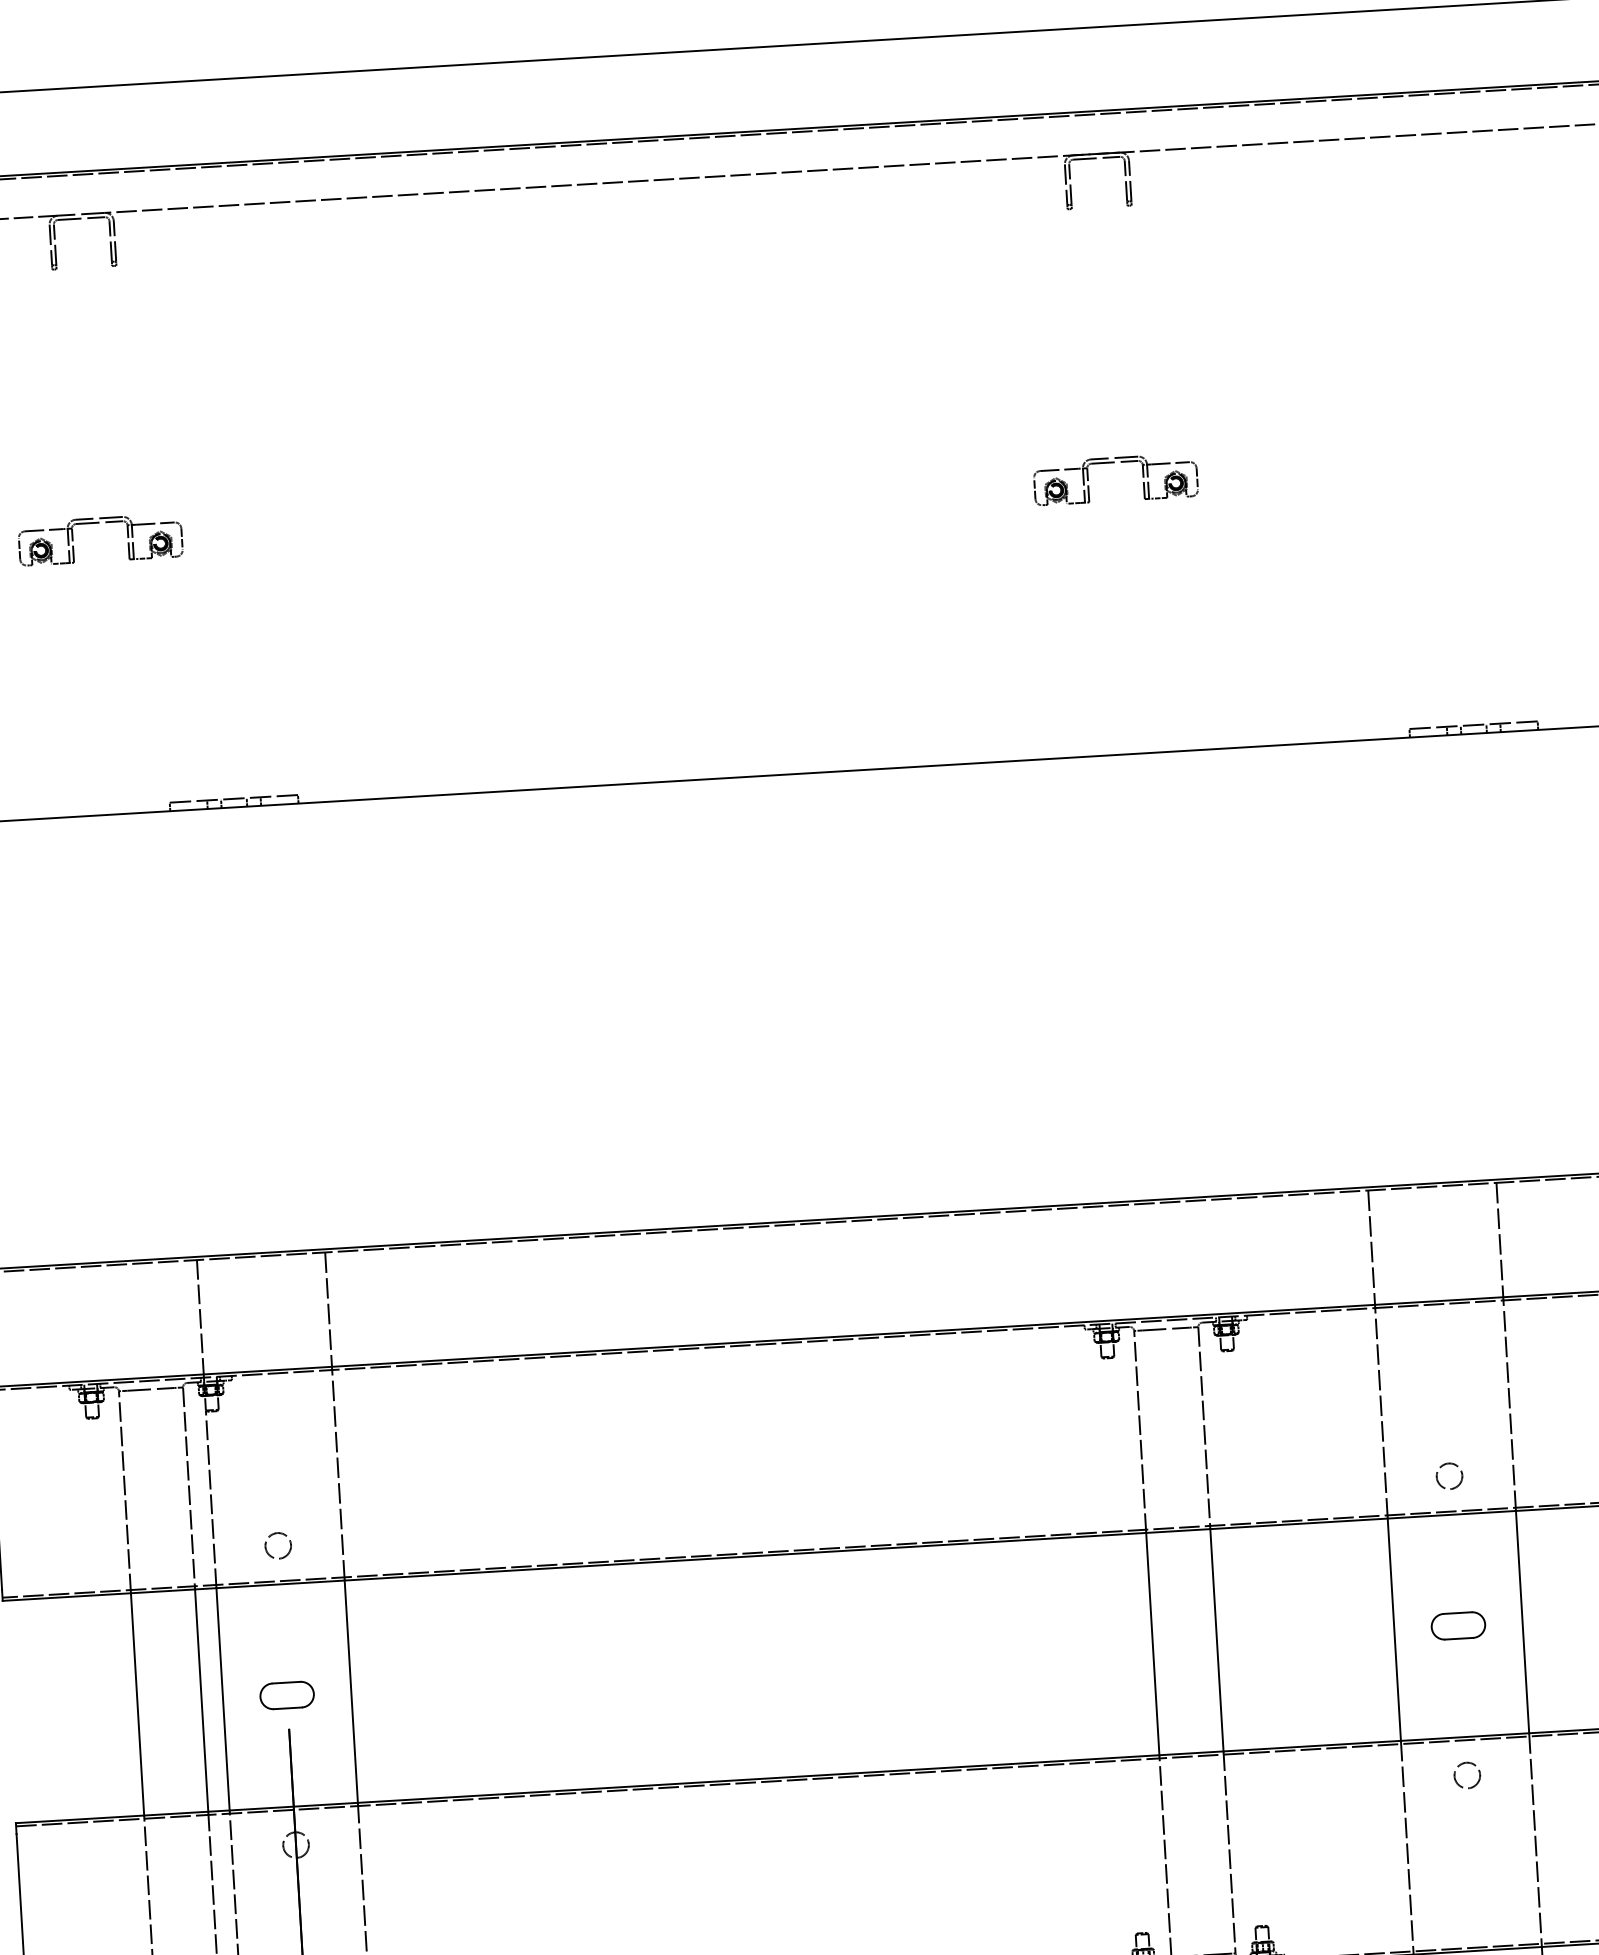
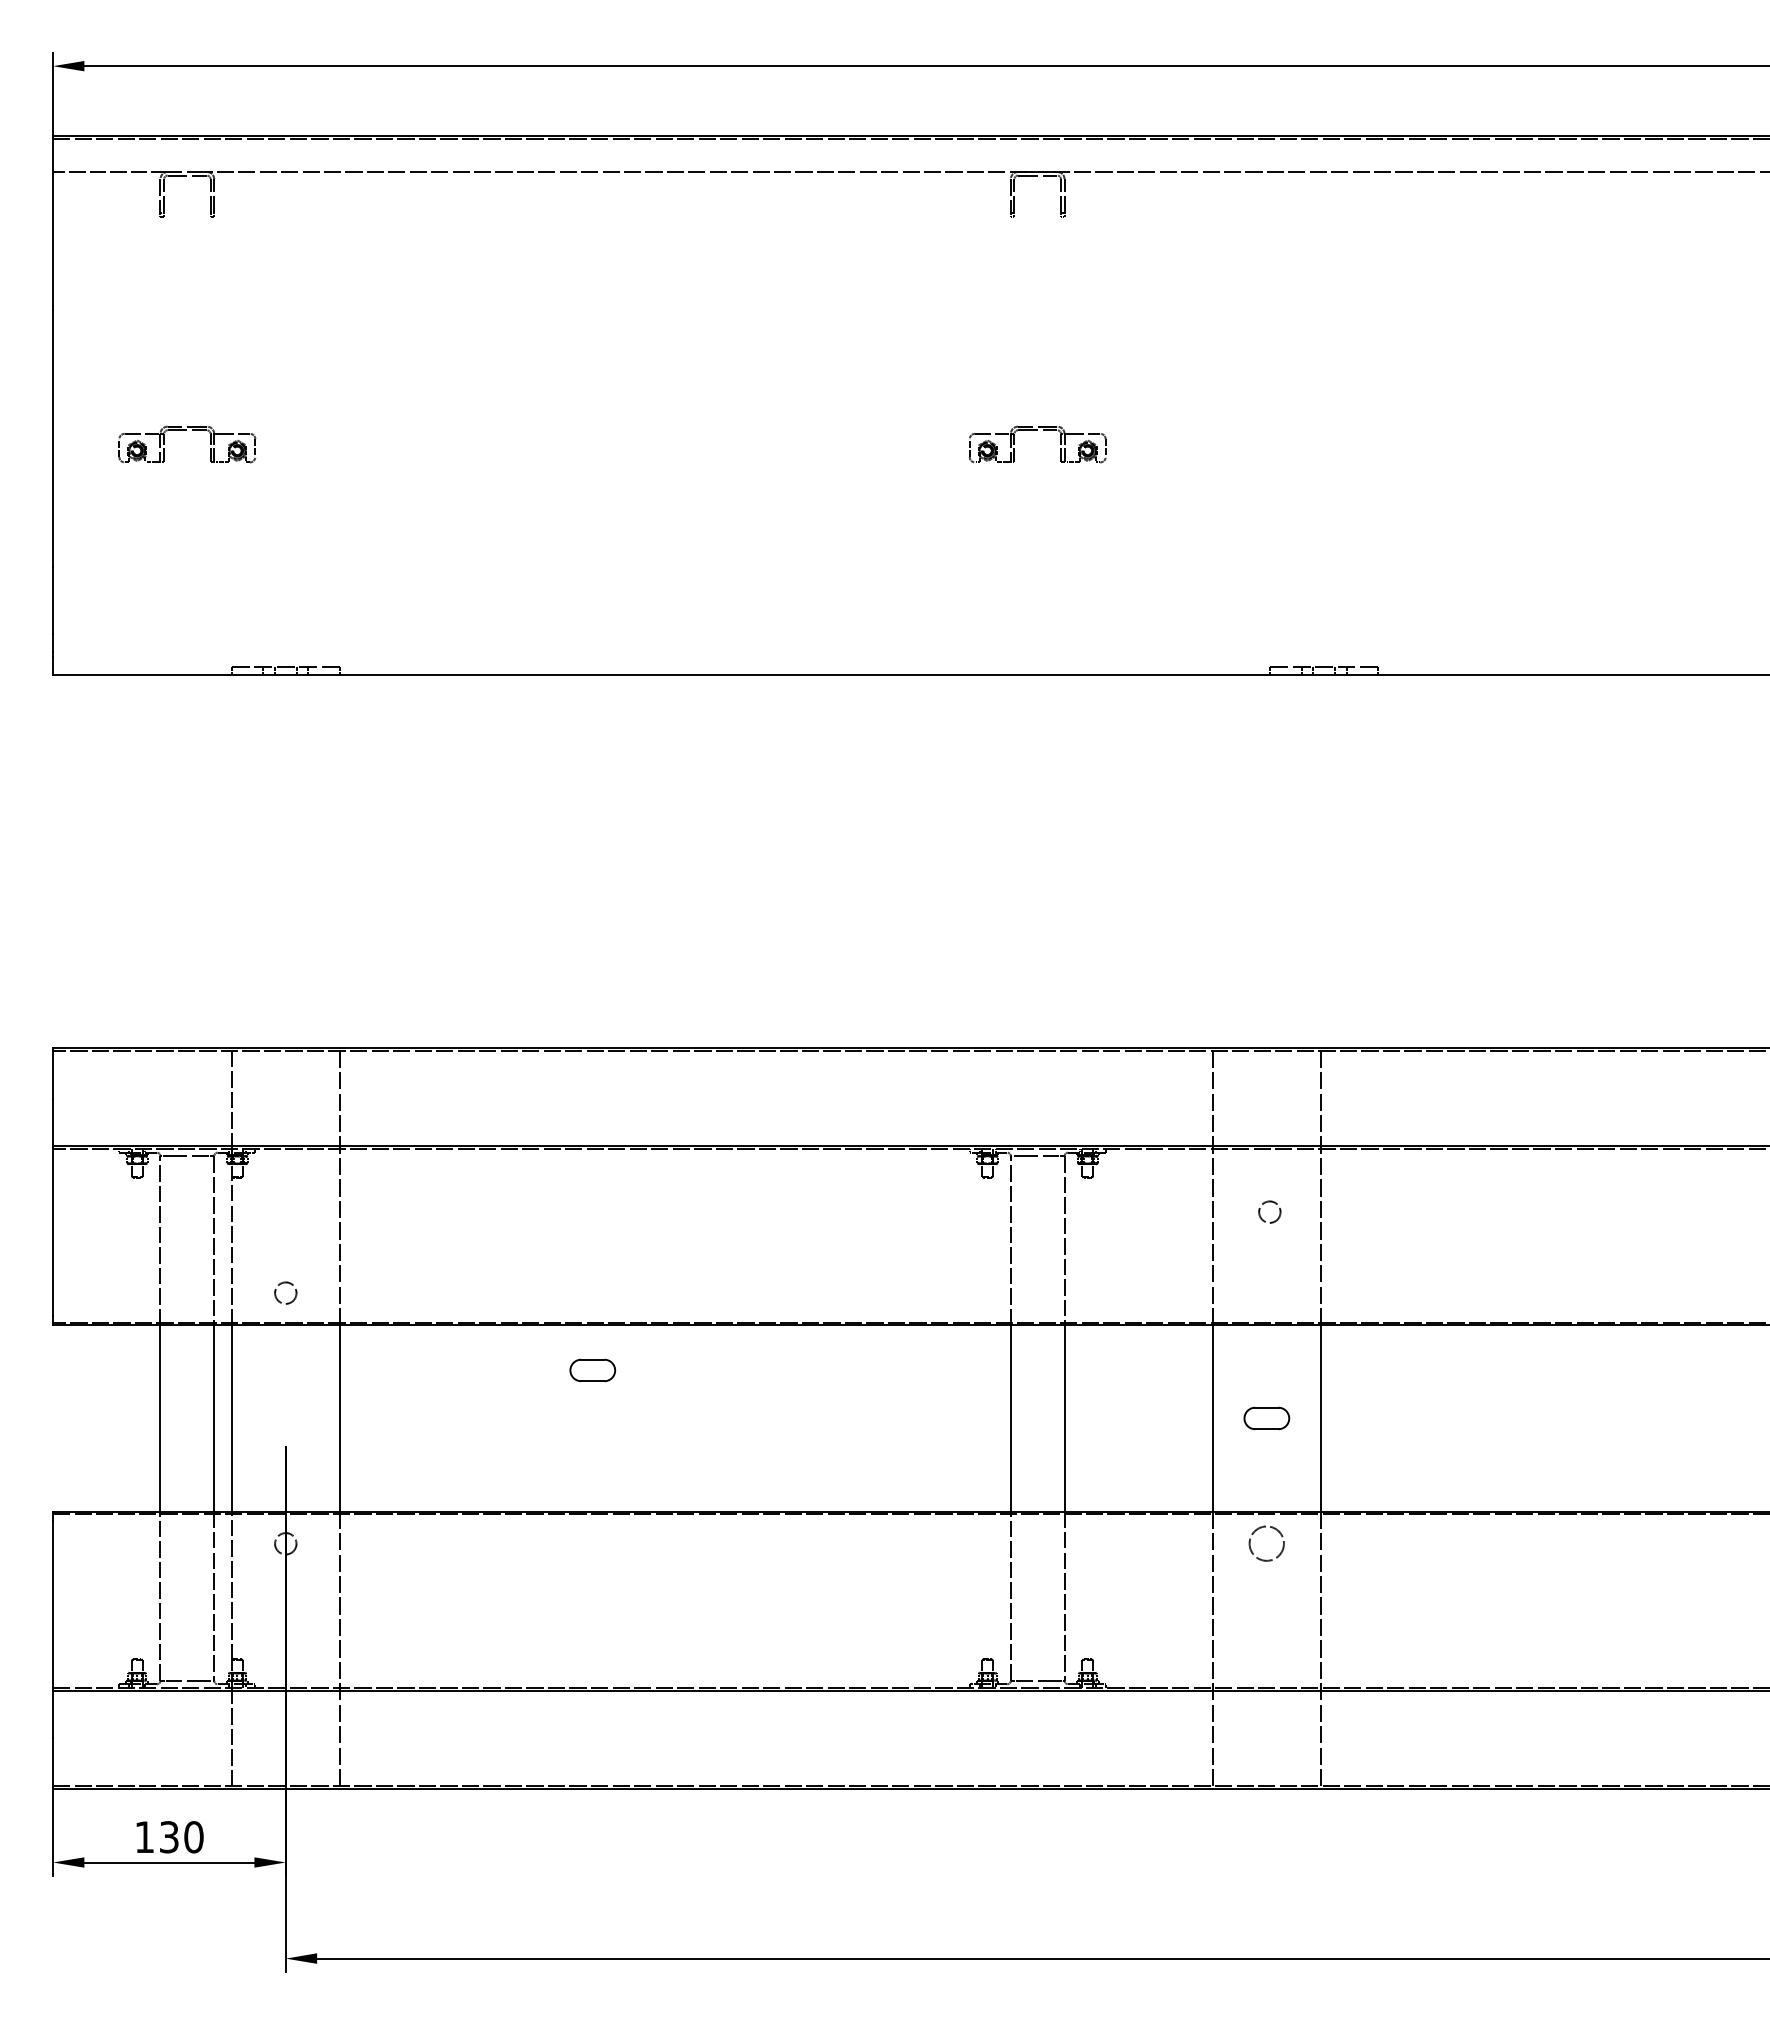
circle: (1449, 1475) -> (1269, 1211), moved
part: (286, 1695) -> (592, 1370), moved
circle: (1466, 1775) -> (1266, 1543), size x1.6

